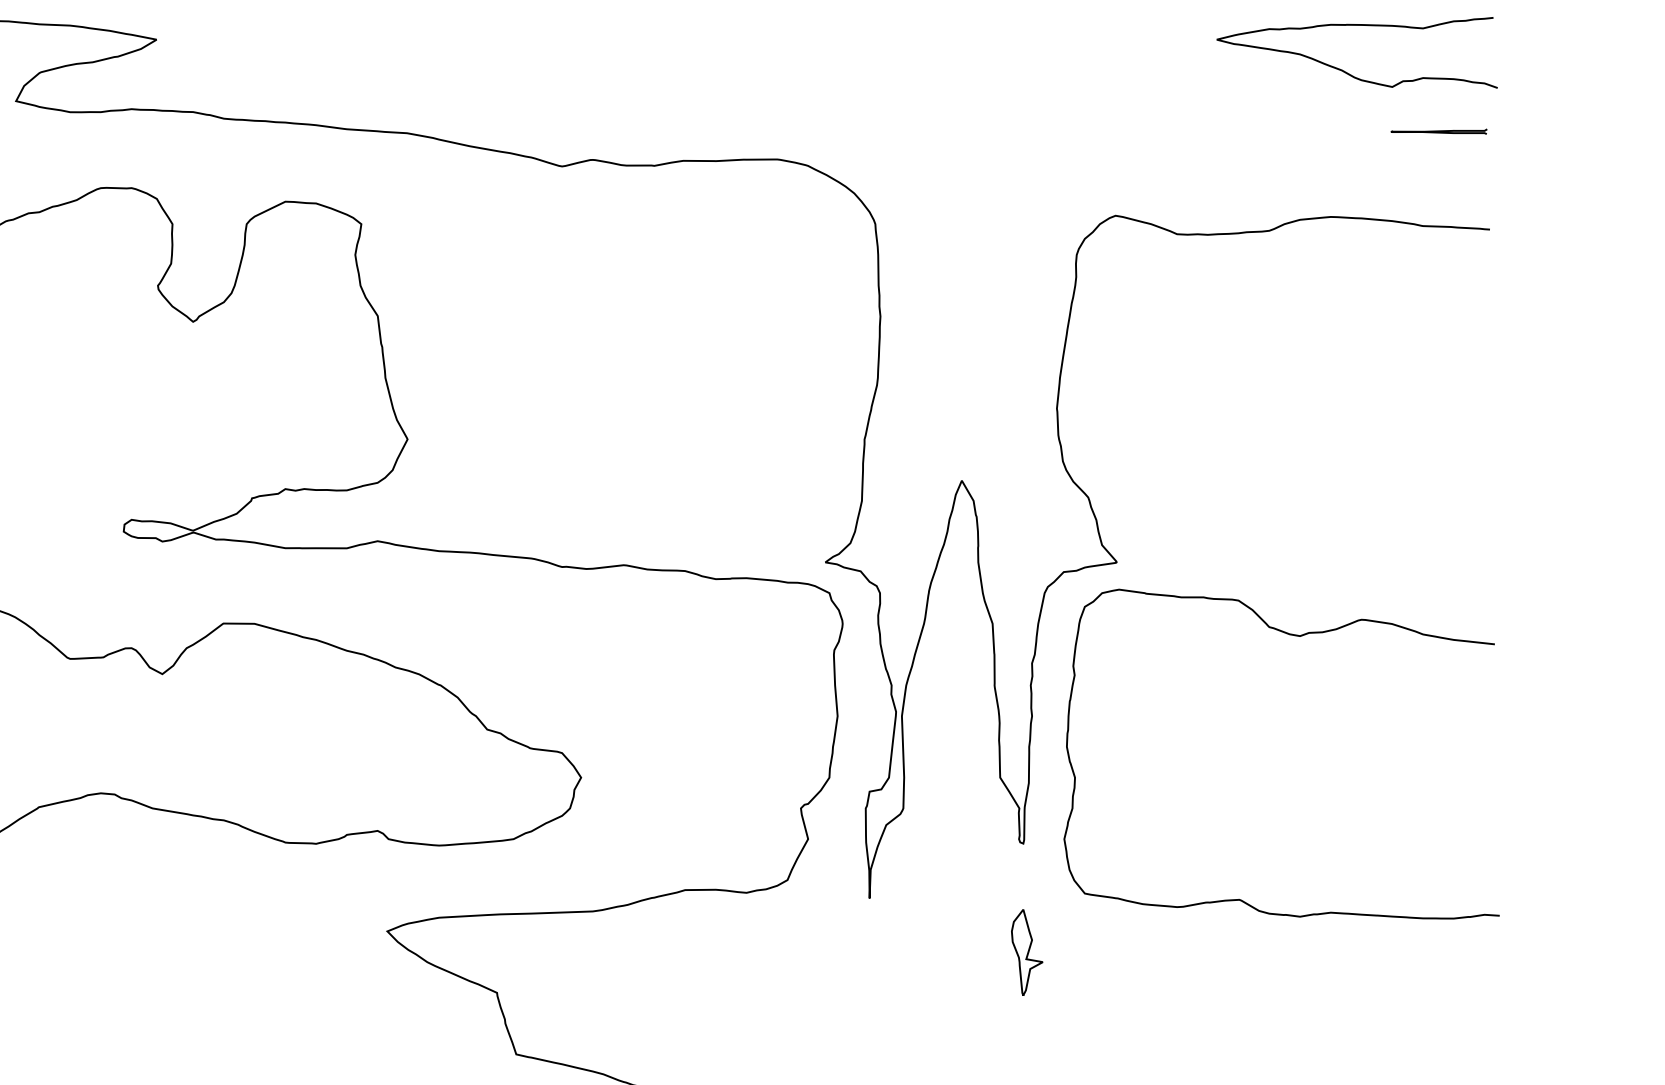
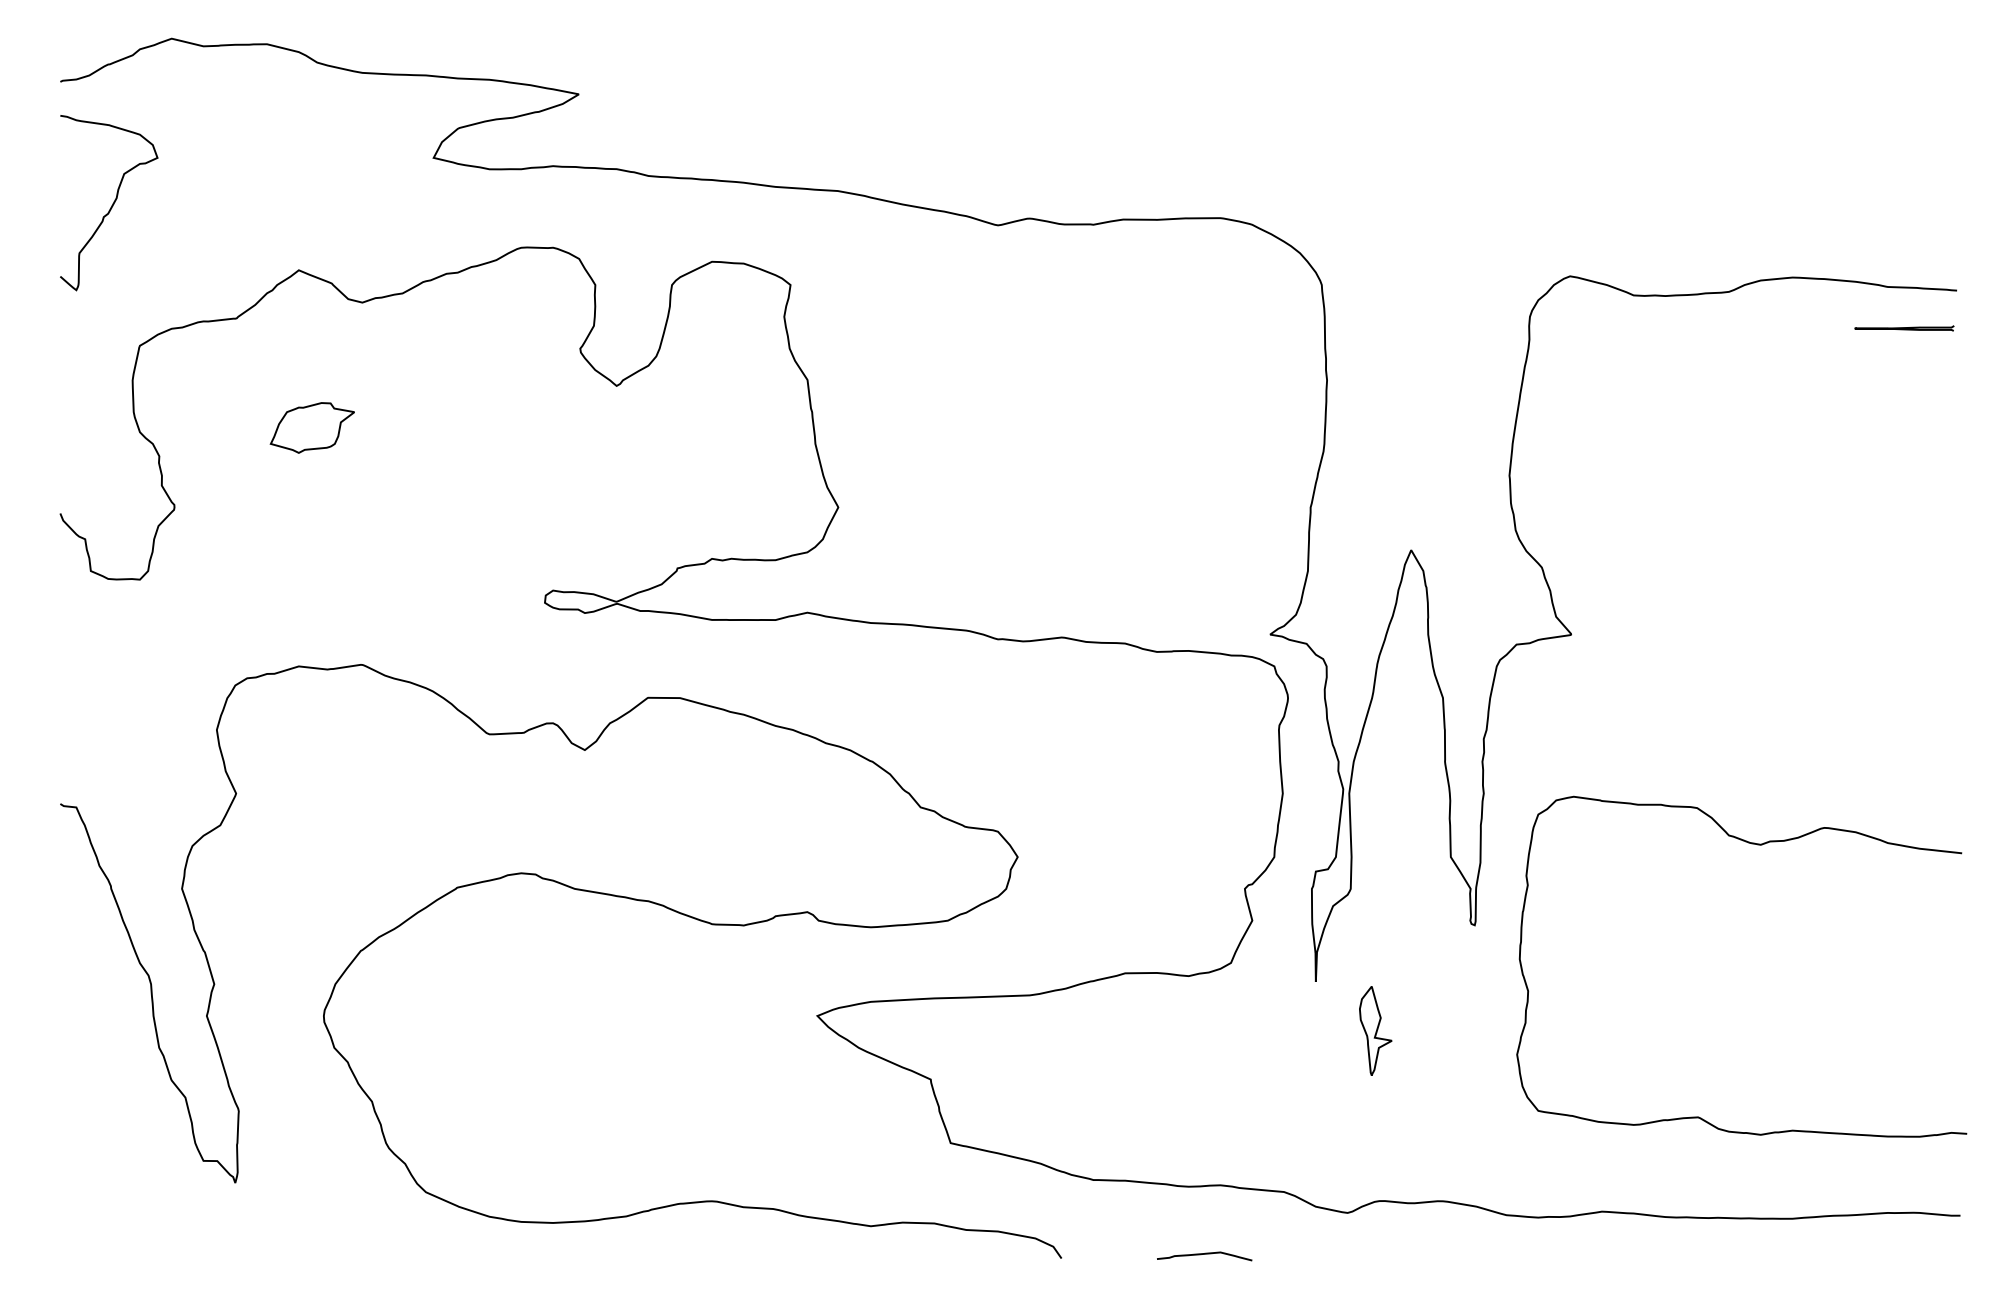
curve: (1343, 69) -> (1805, 125), removed
curve: (1439, 131) -> (1904, 328), moved
curve: (1296, 636) -> (1757, 845), moved
part: (1026, 952) -> (1375, 1030), moved

